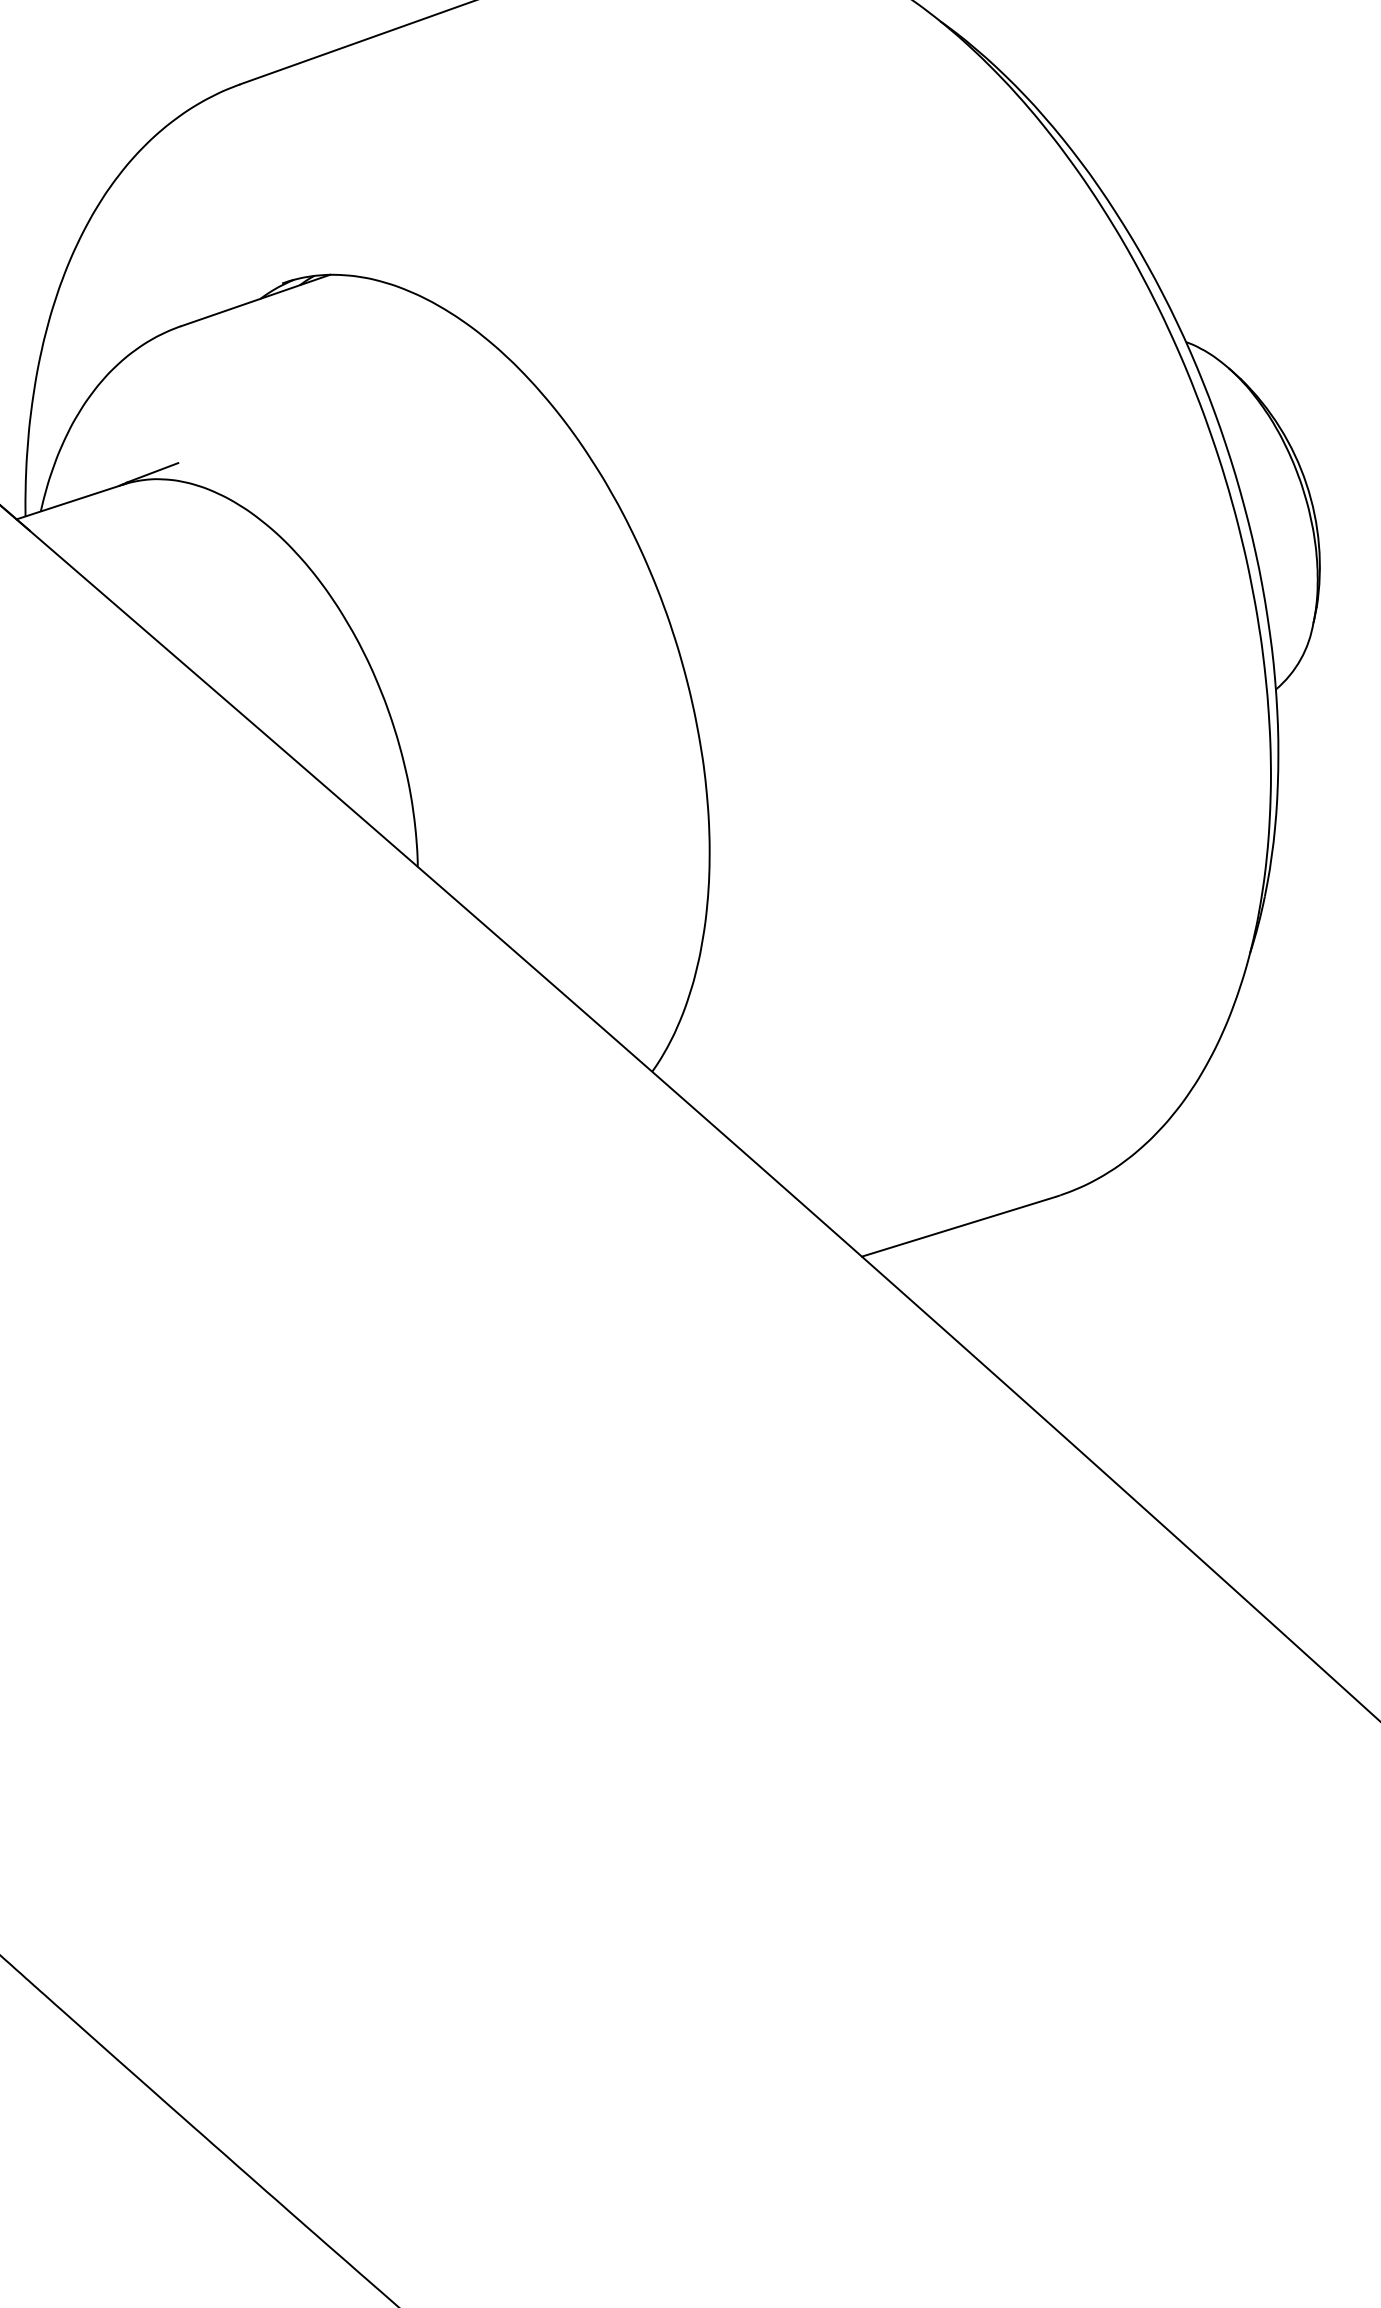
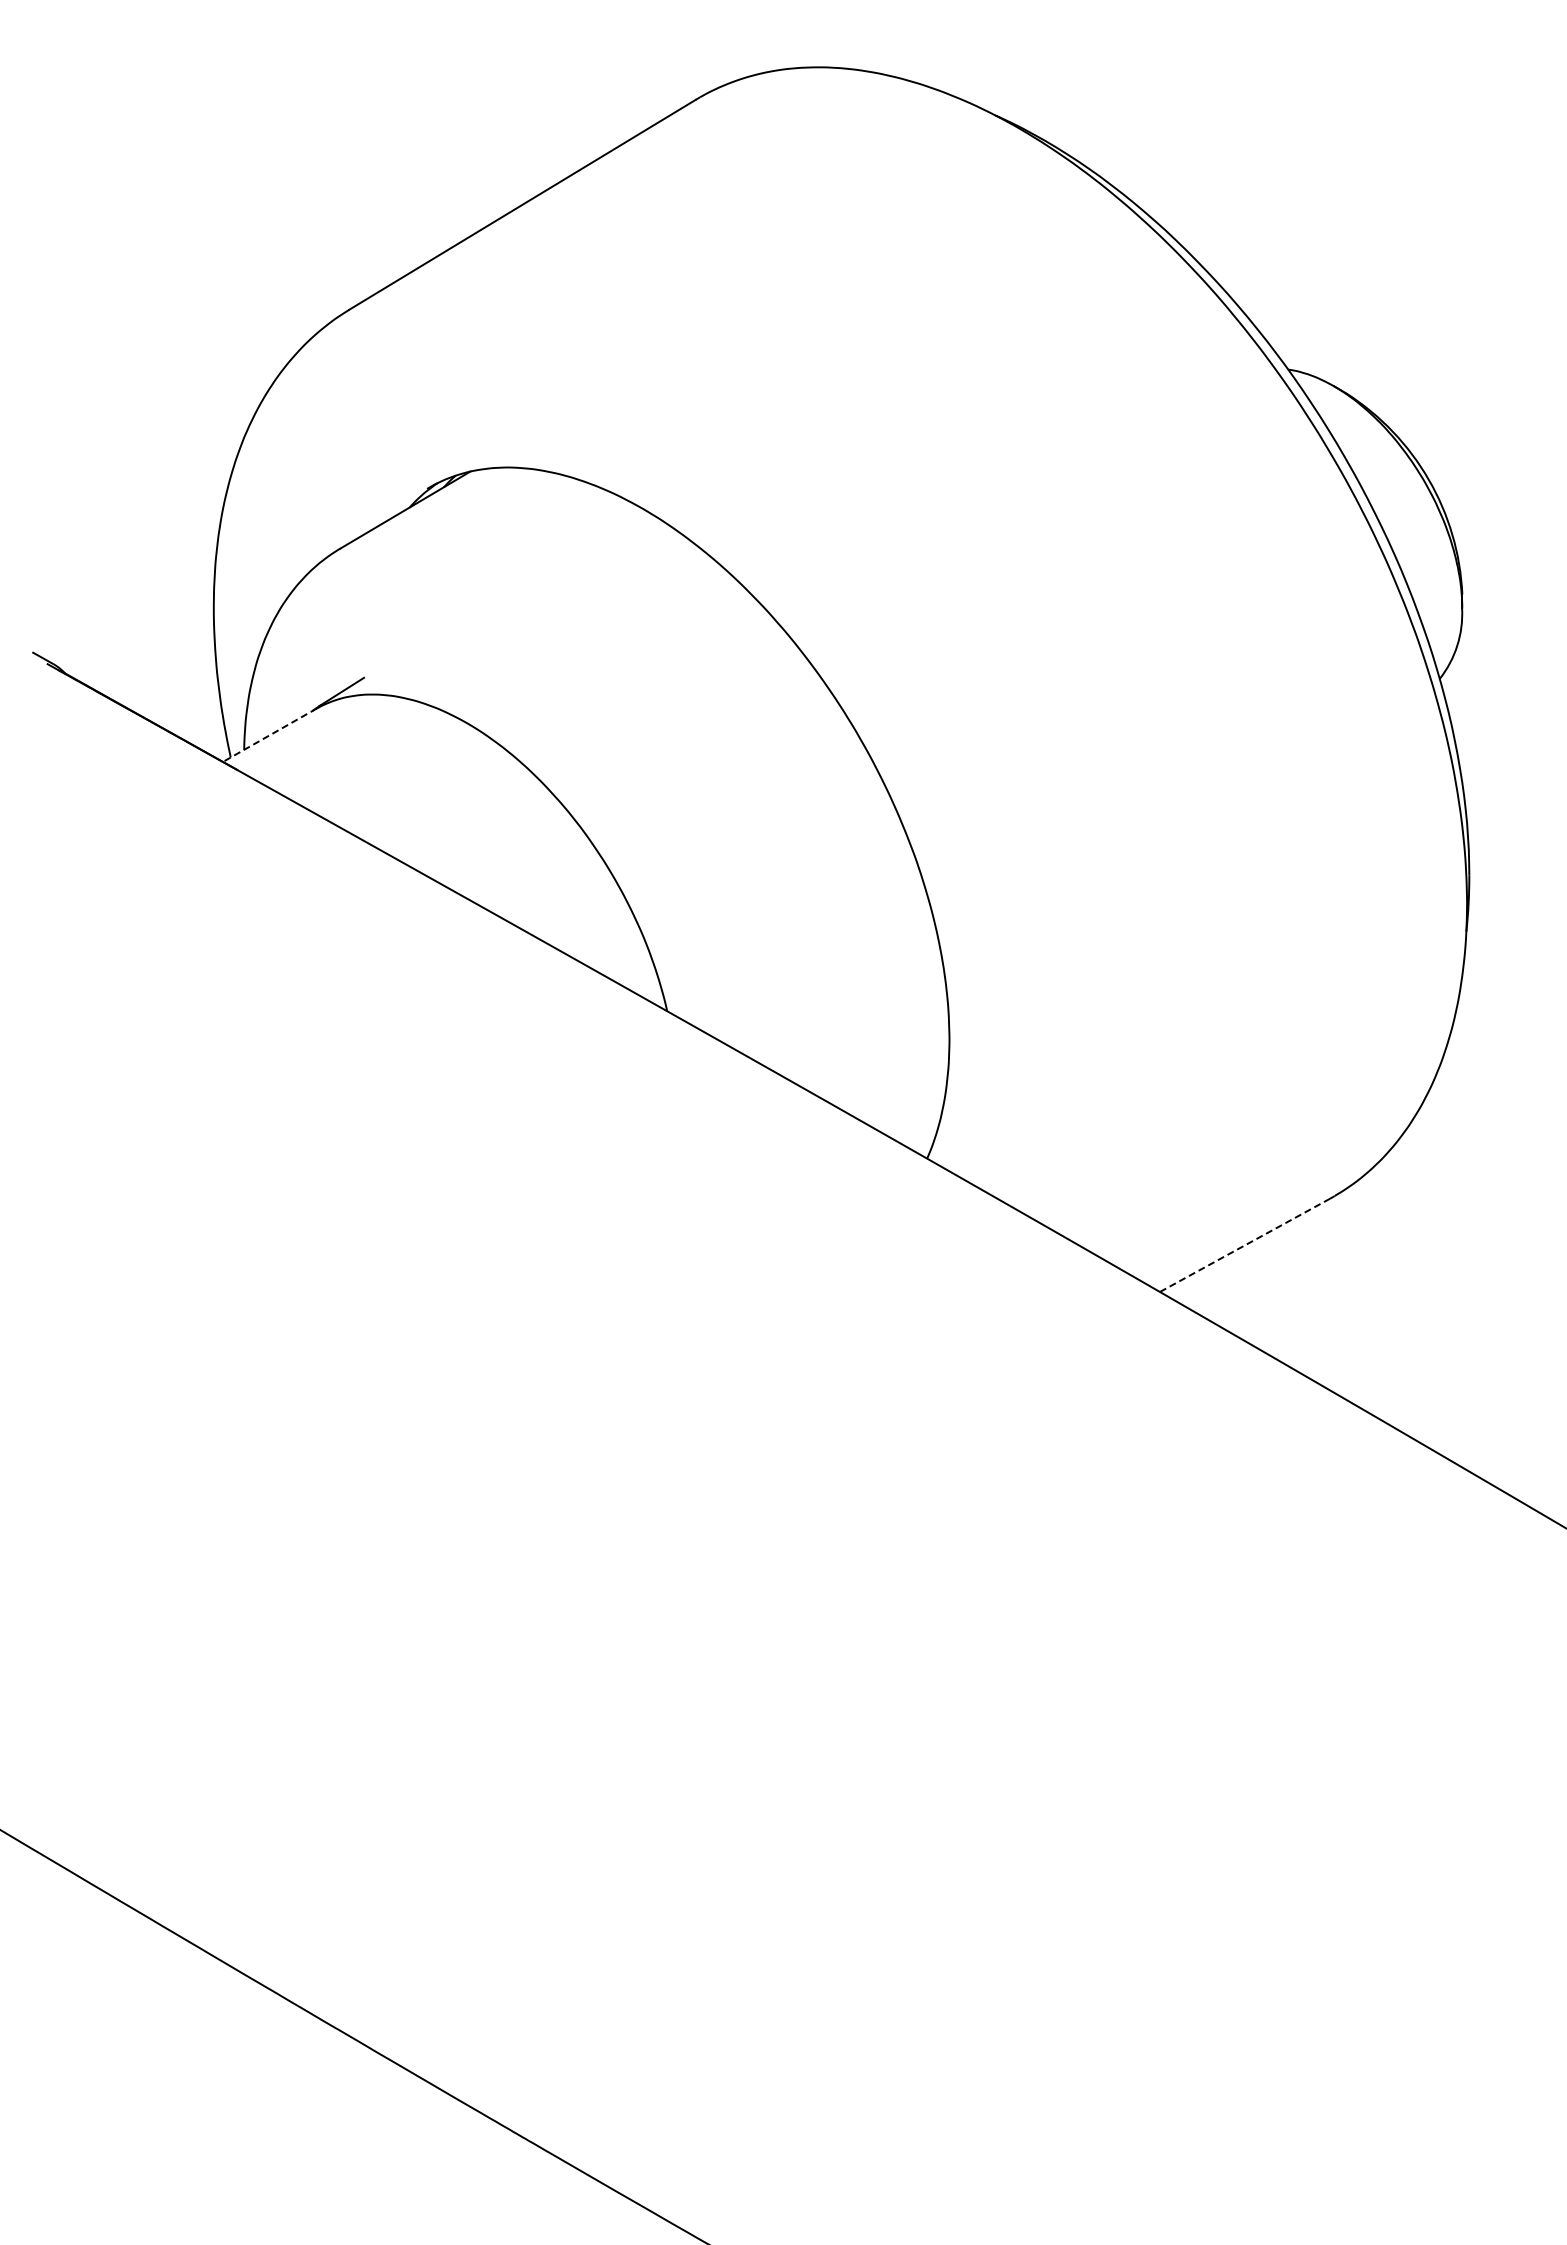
line: (69, 502) -> (269, 735), solid -> dashed
line: (958, 1227) -> (1245, 1245), solid -> dashed

